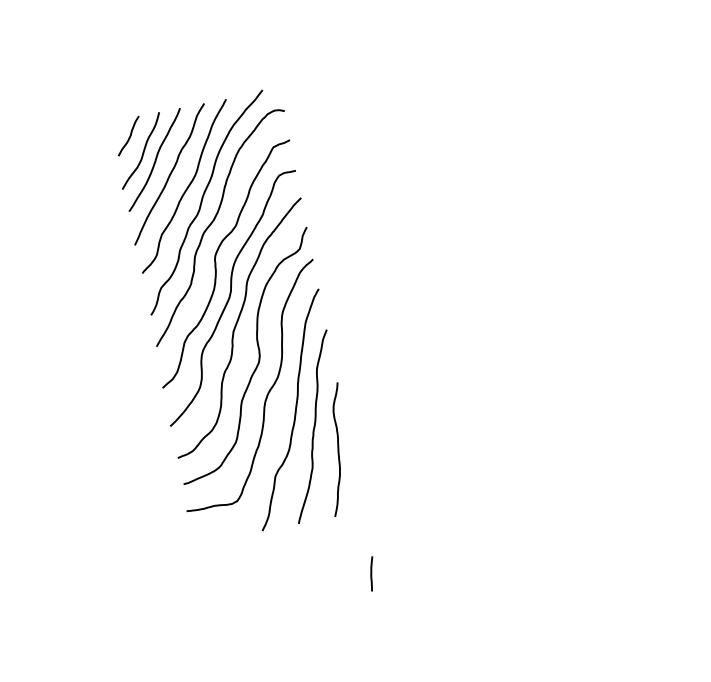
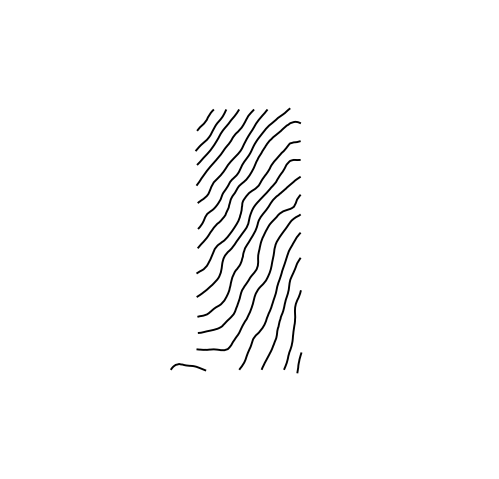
curve: (179, 541) -> (188, 366), added
line: (372, 573) -> (299, 362), moved

